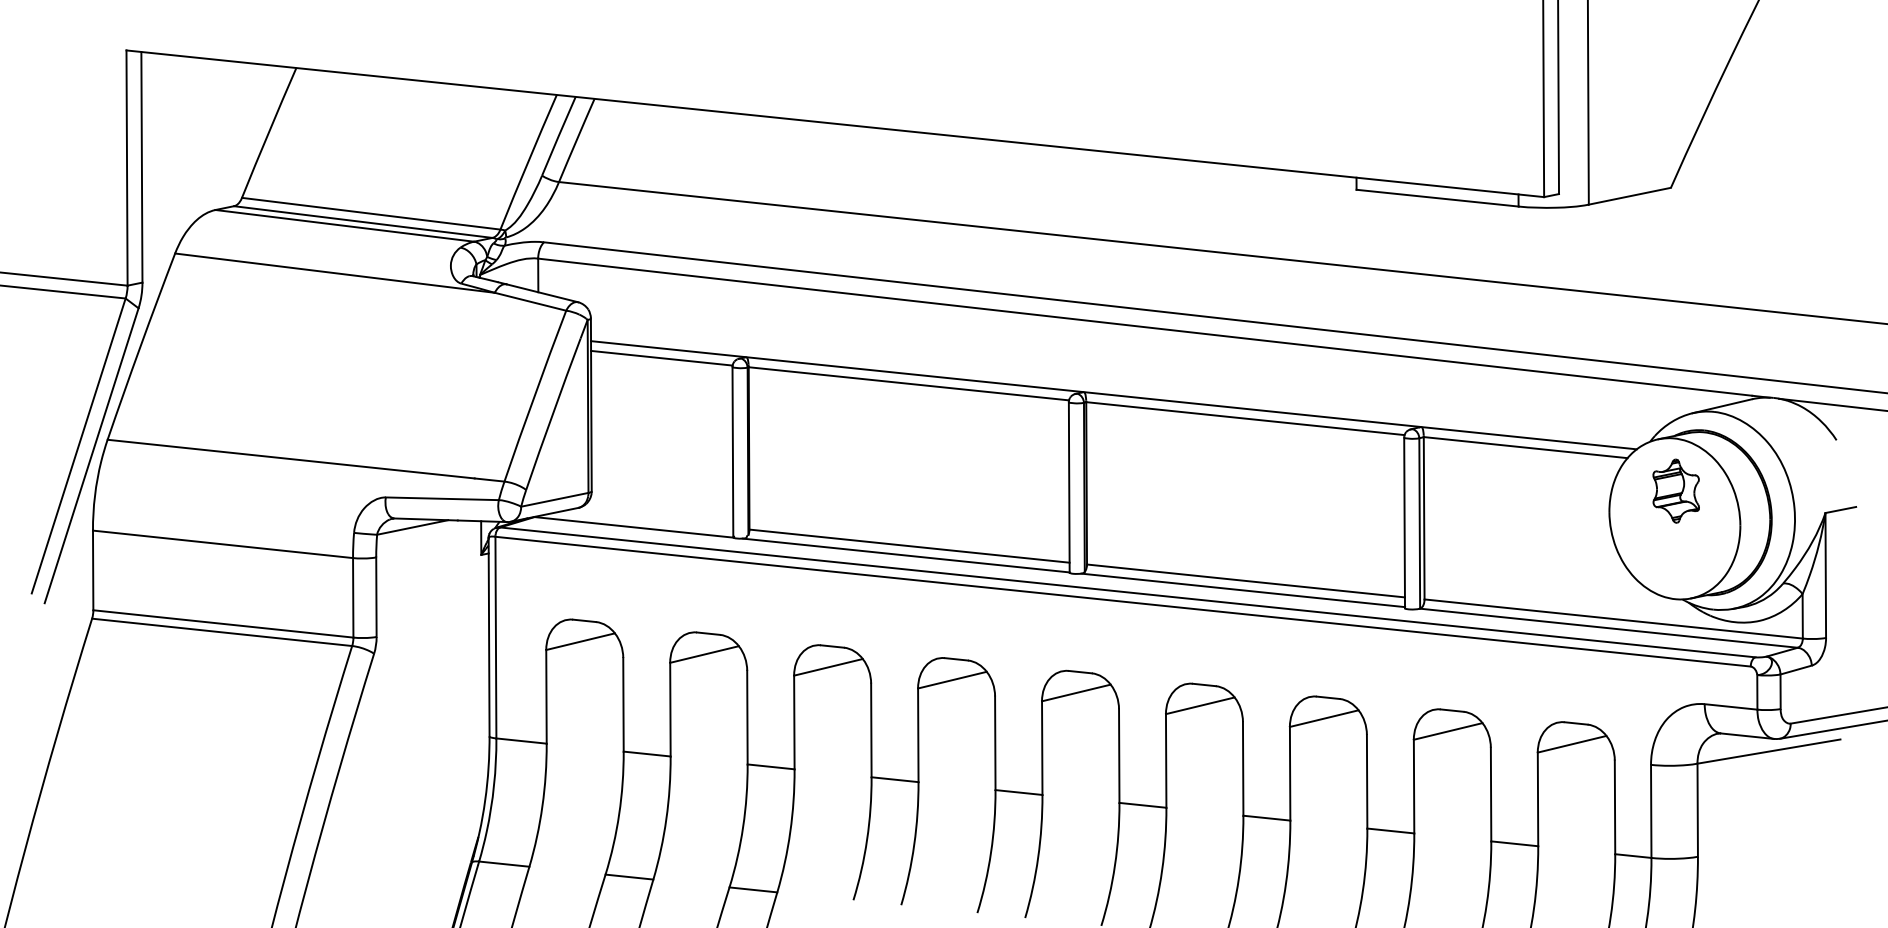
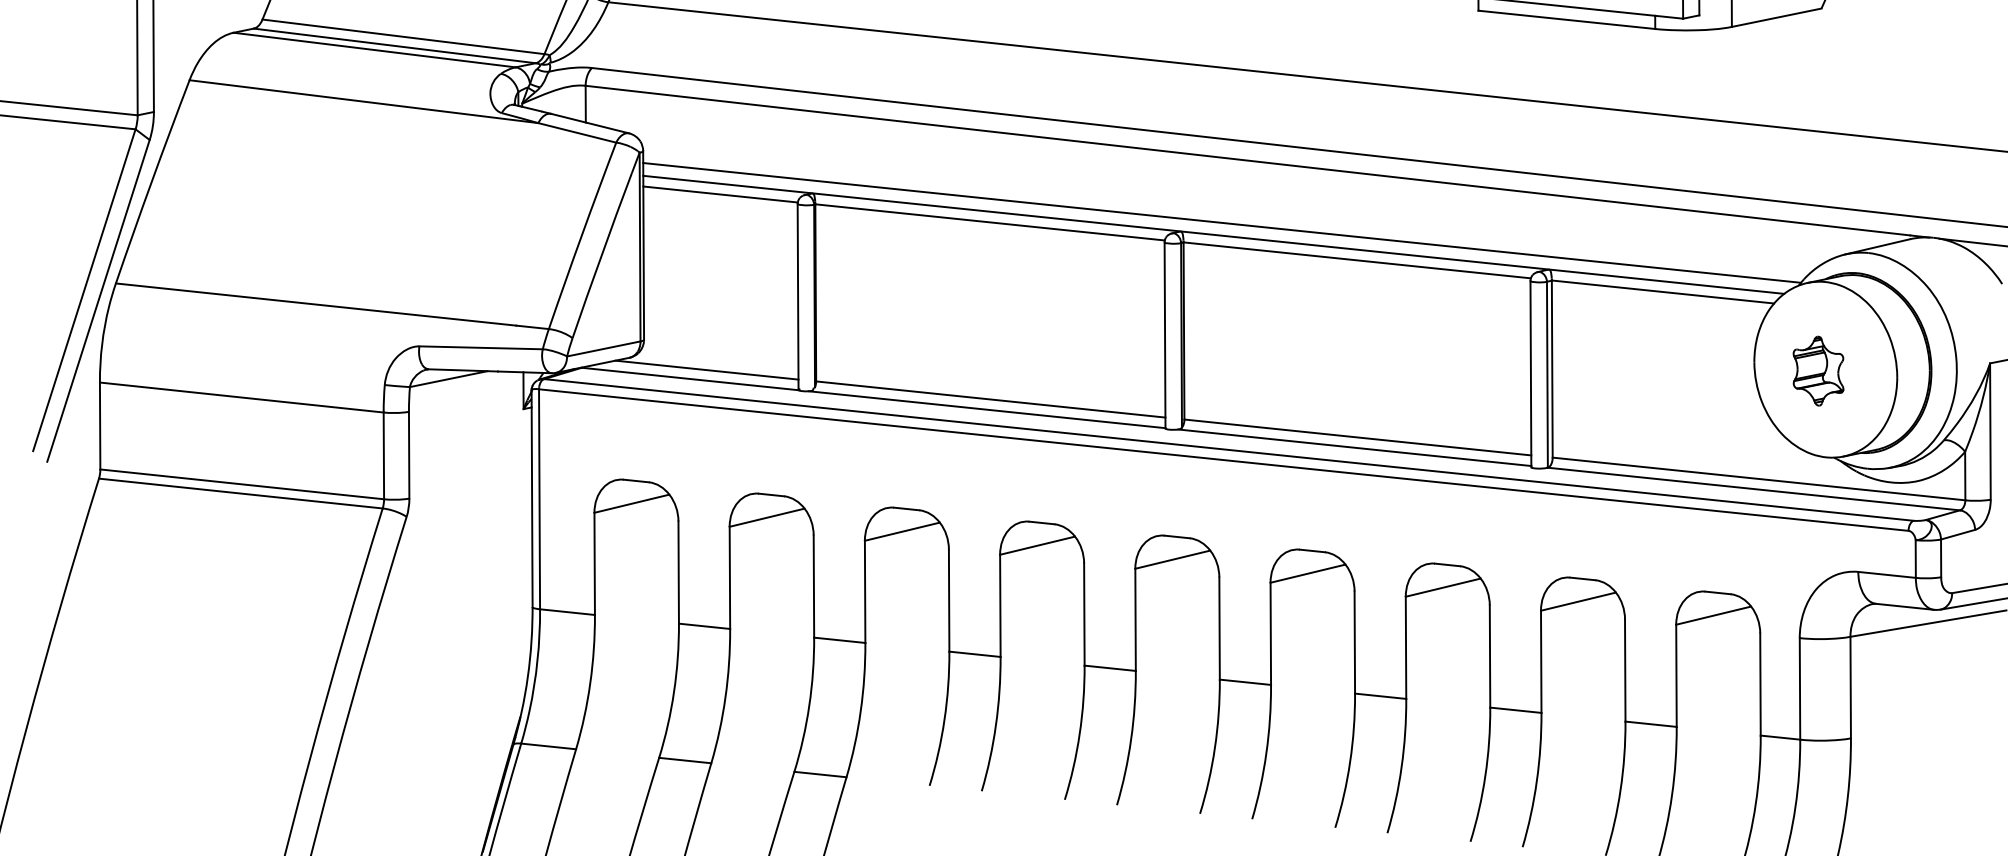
line: (1121, 384) -> (1222, 223), added
part: (1675, 490) -> (1817, 370), moved
line: (649, 518) -> (707, 369), added

